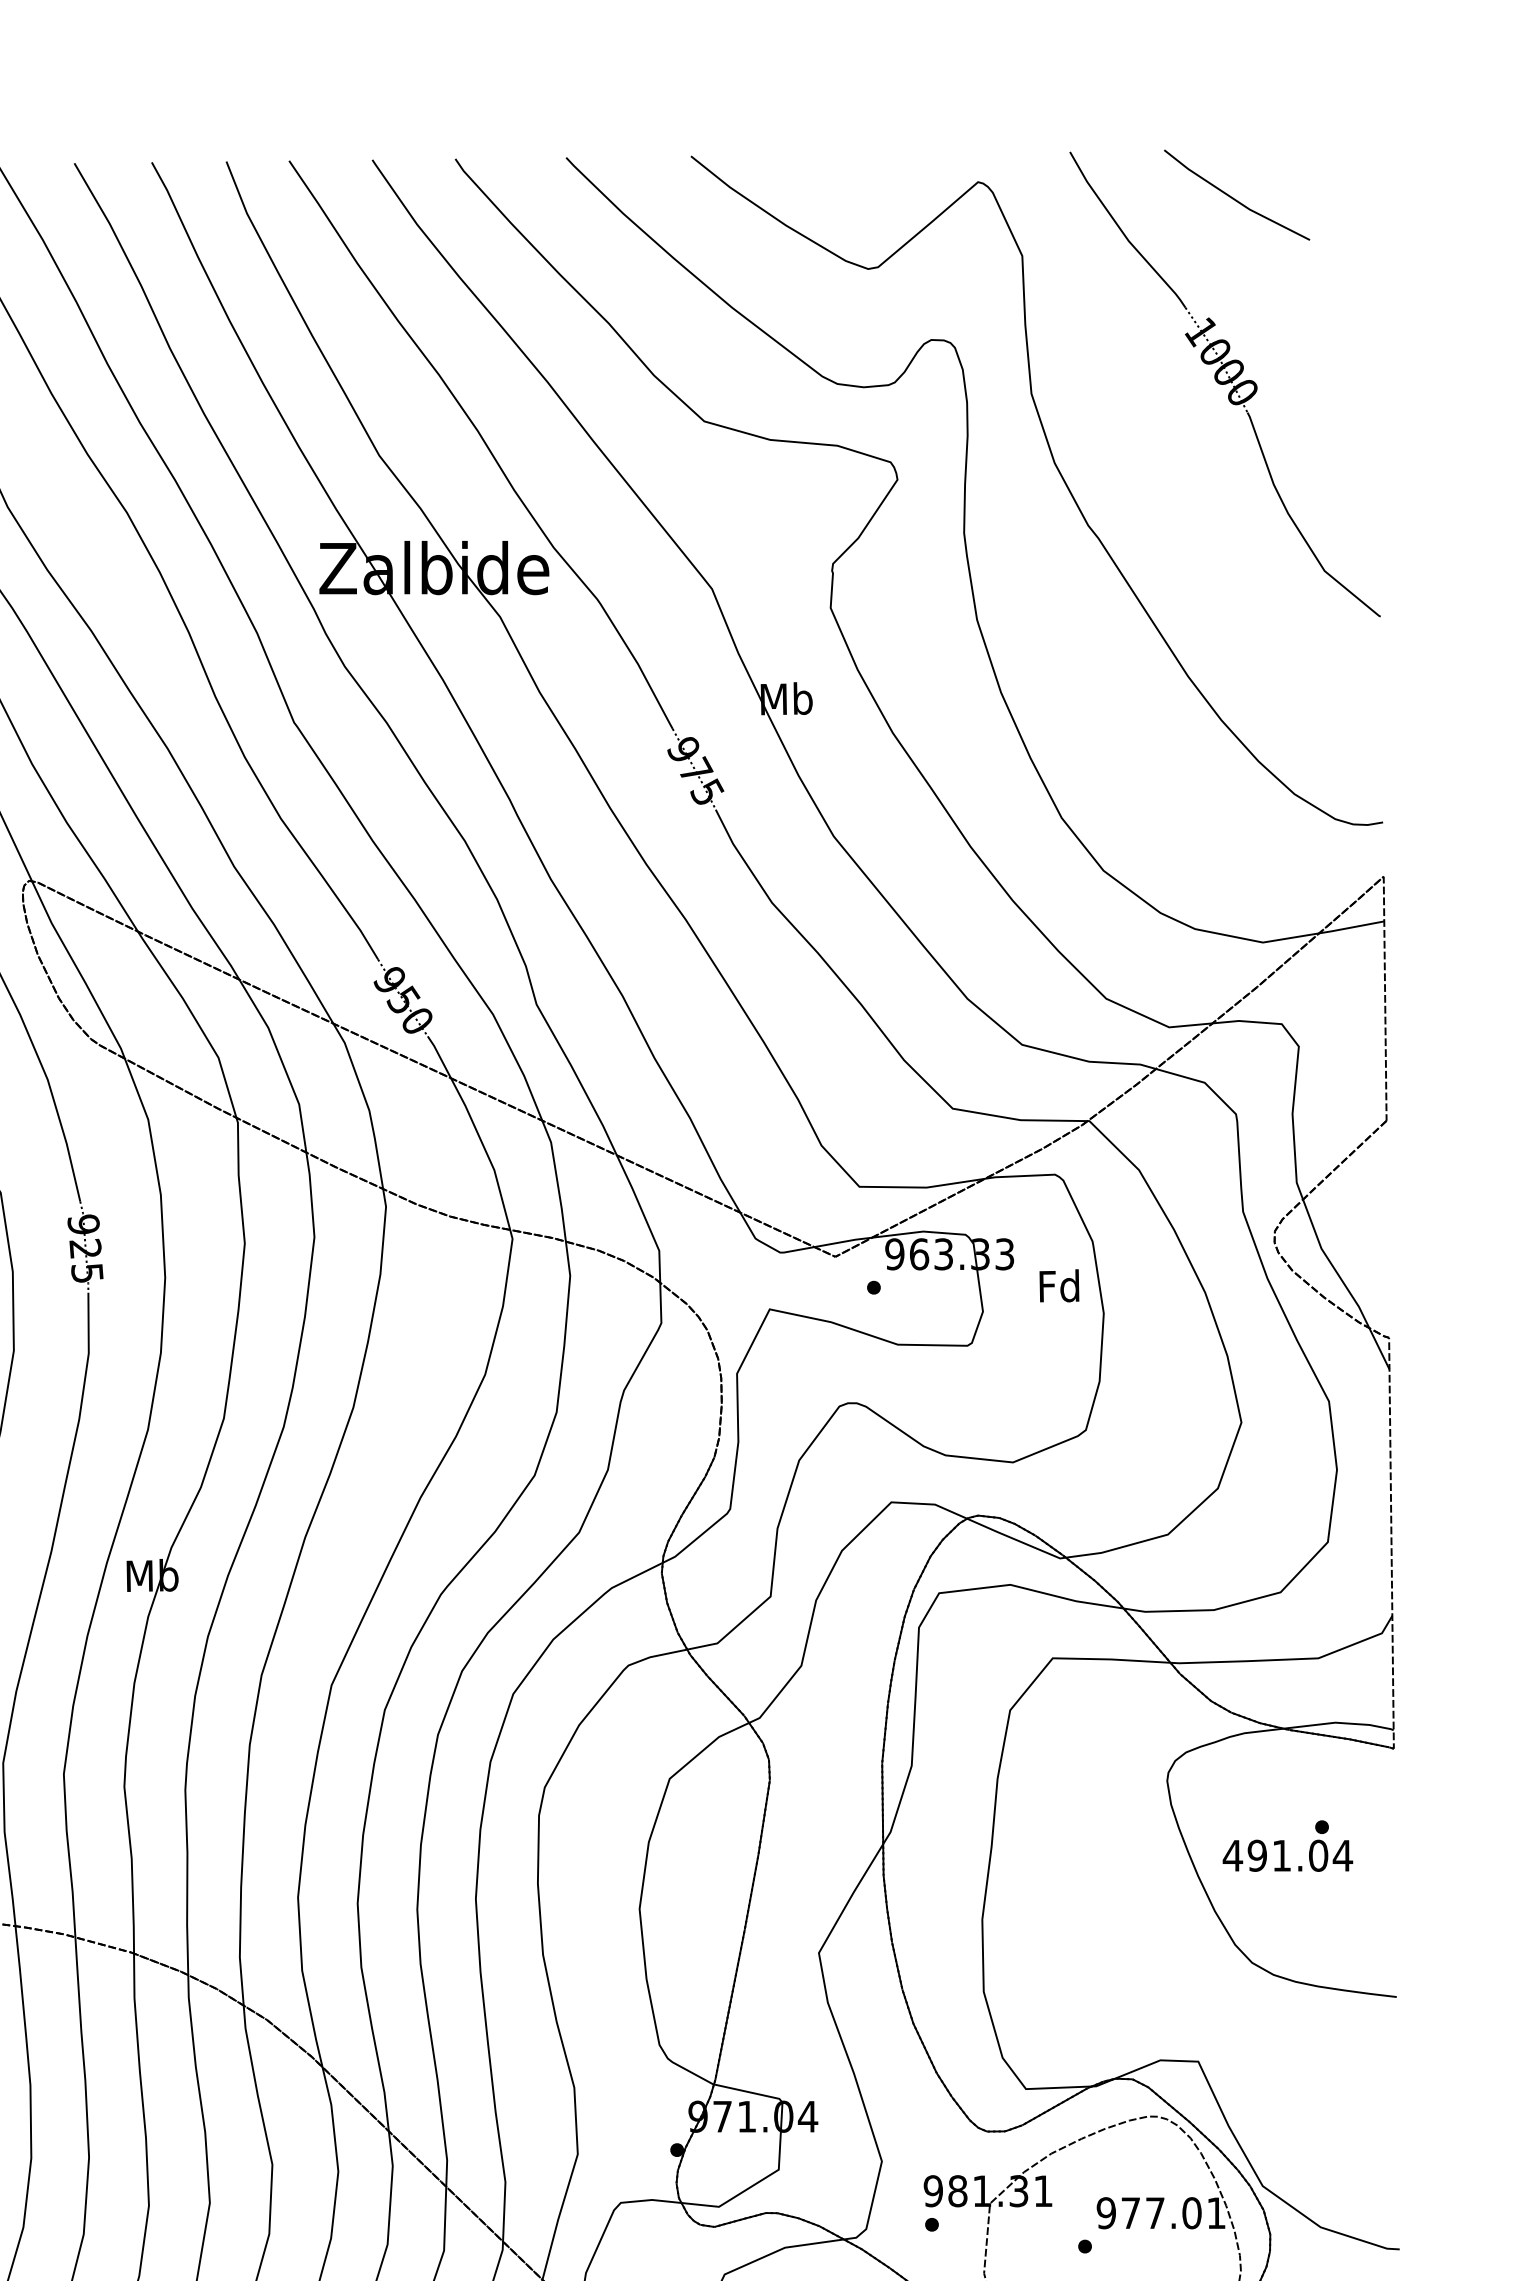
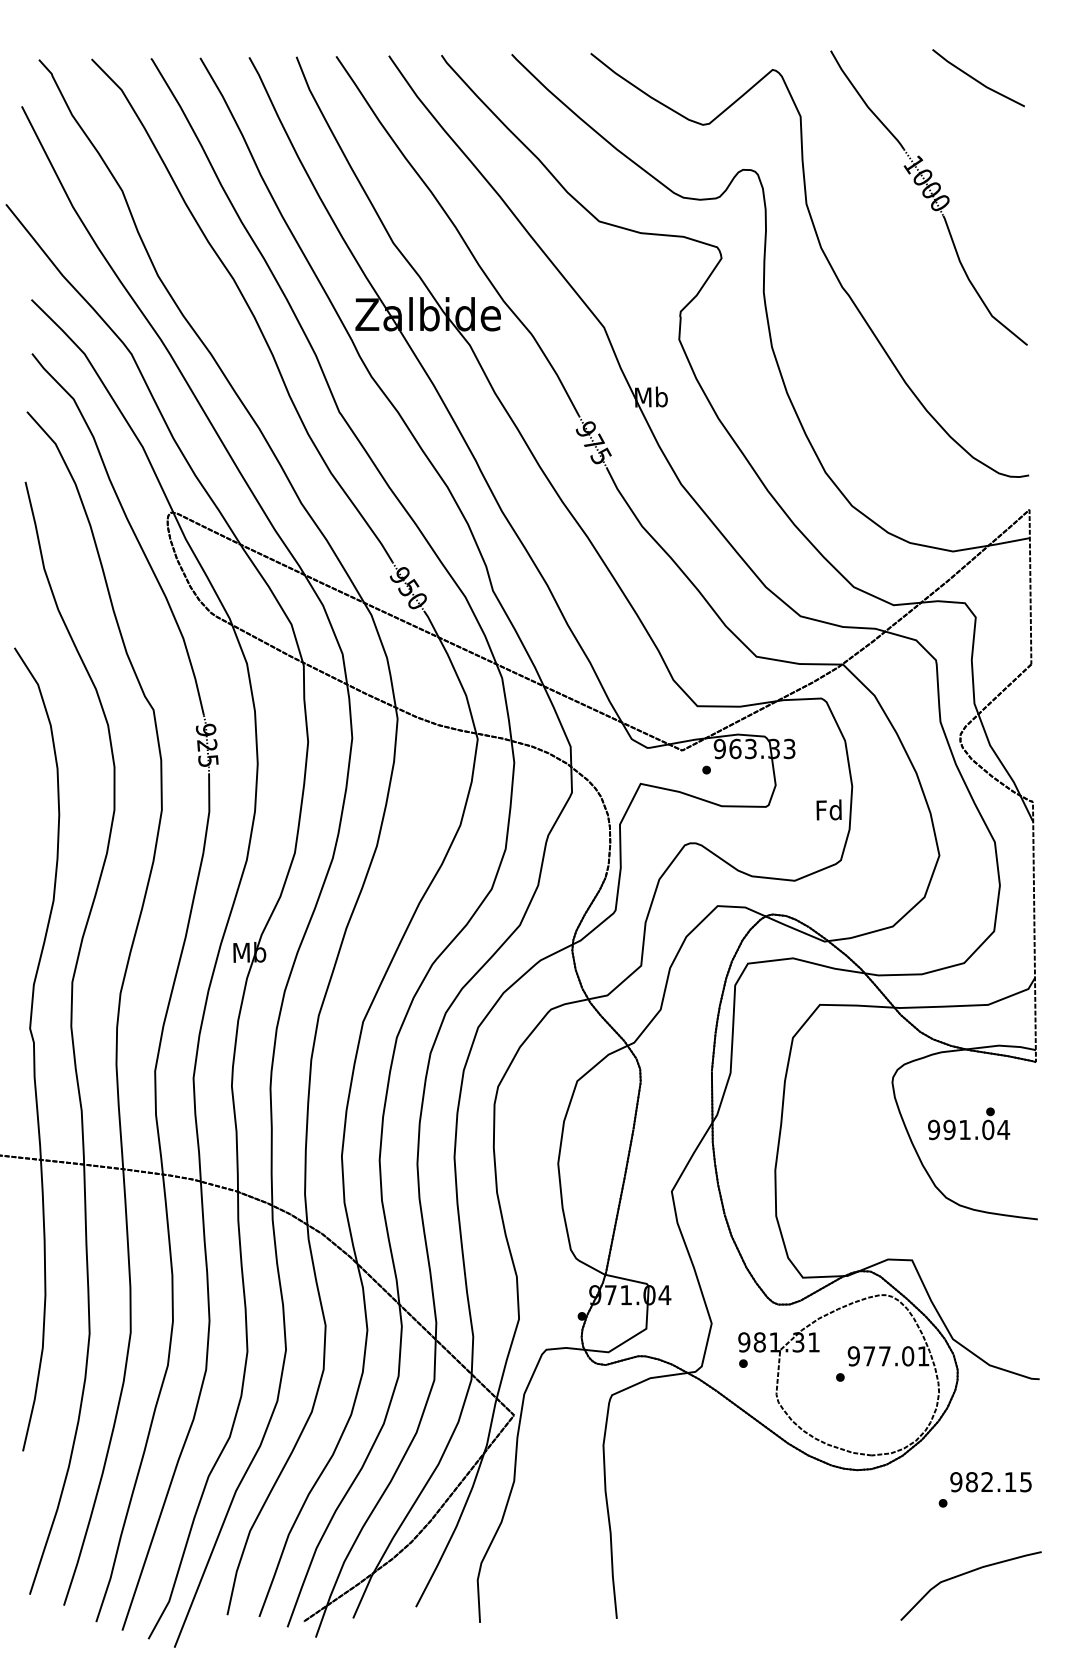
line: (1236, 198) -> (978, 80), moved
text: (1058, 1285) -> (828, 809), moved
text: (1232, 1855) -> (933, 1129), 491.04 -> 991.04

